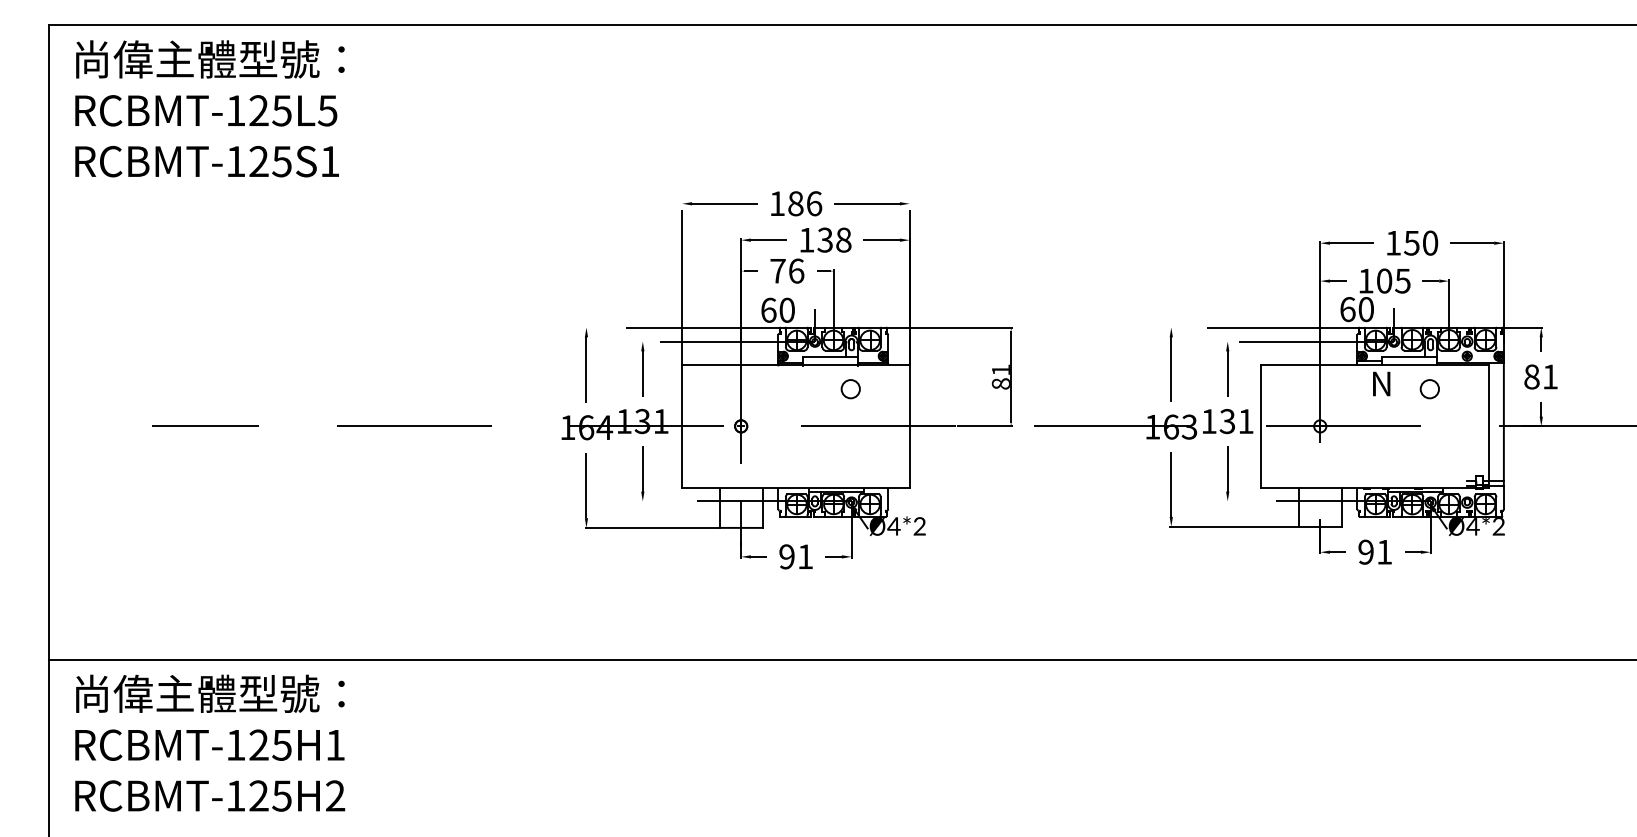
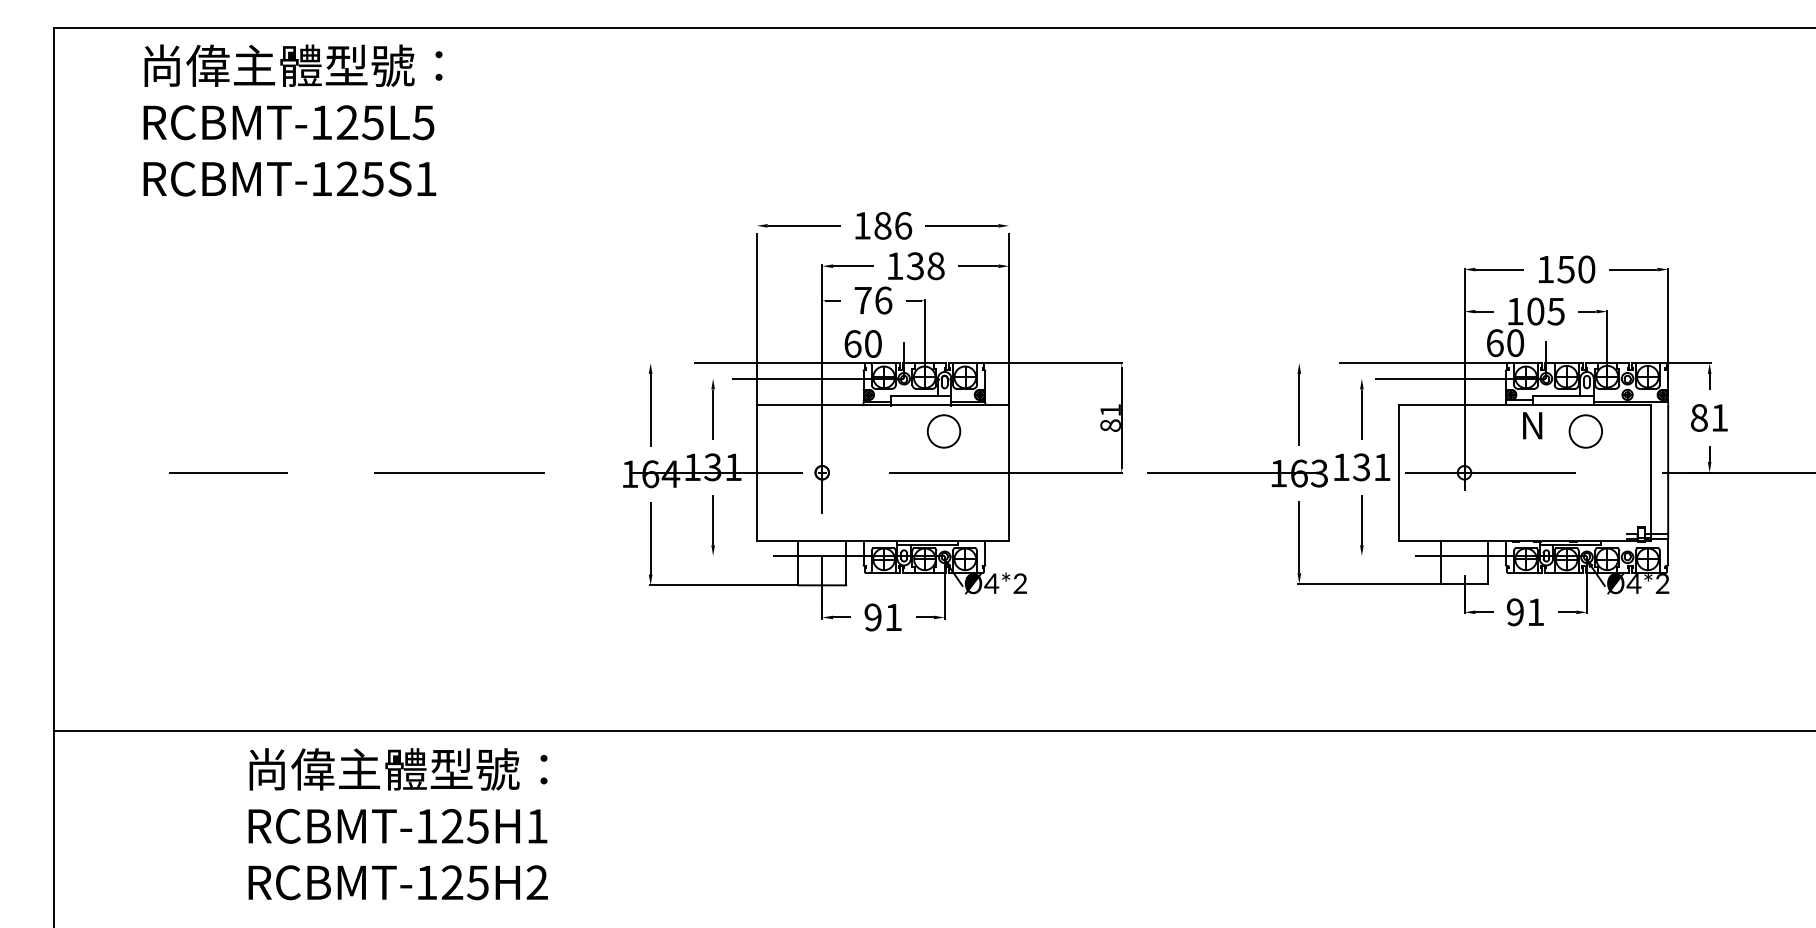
text: (209, 108) -> (292, 120), moved
circle: (850, 389) -> (943, 431), size x1.6
circle: (1430, 389) -> (1586, 431), size x1.6
text: (209, 743) -> (397, 824), moved

